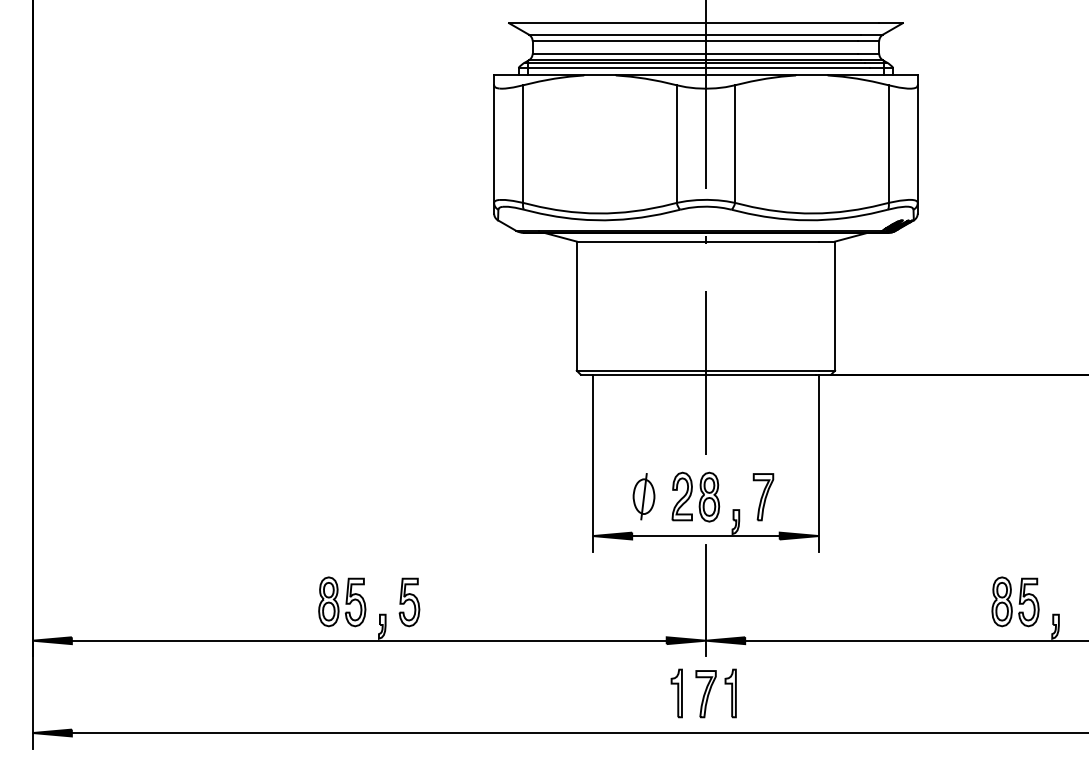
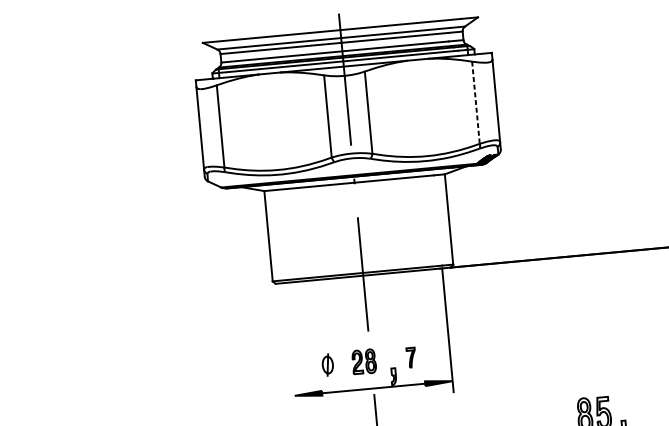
line: (888, 144) -> (475, 103), solid -> dashed
line: (592, 462) -> (289, 344), removed
part: (643, 496) -> (327, 364), size x0.7
part: (695, 496) -> (363, 361), size x0.7
part: (763, 497) -> (411, 357), size x0.6

